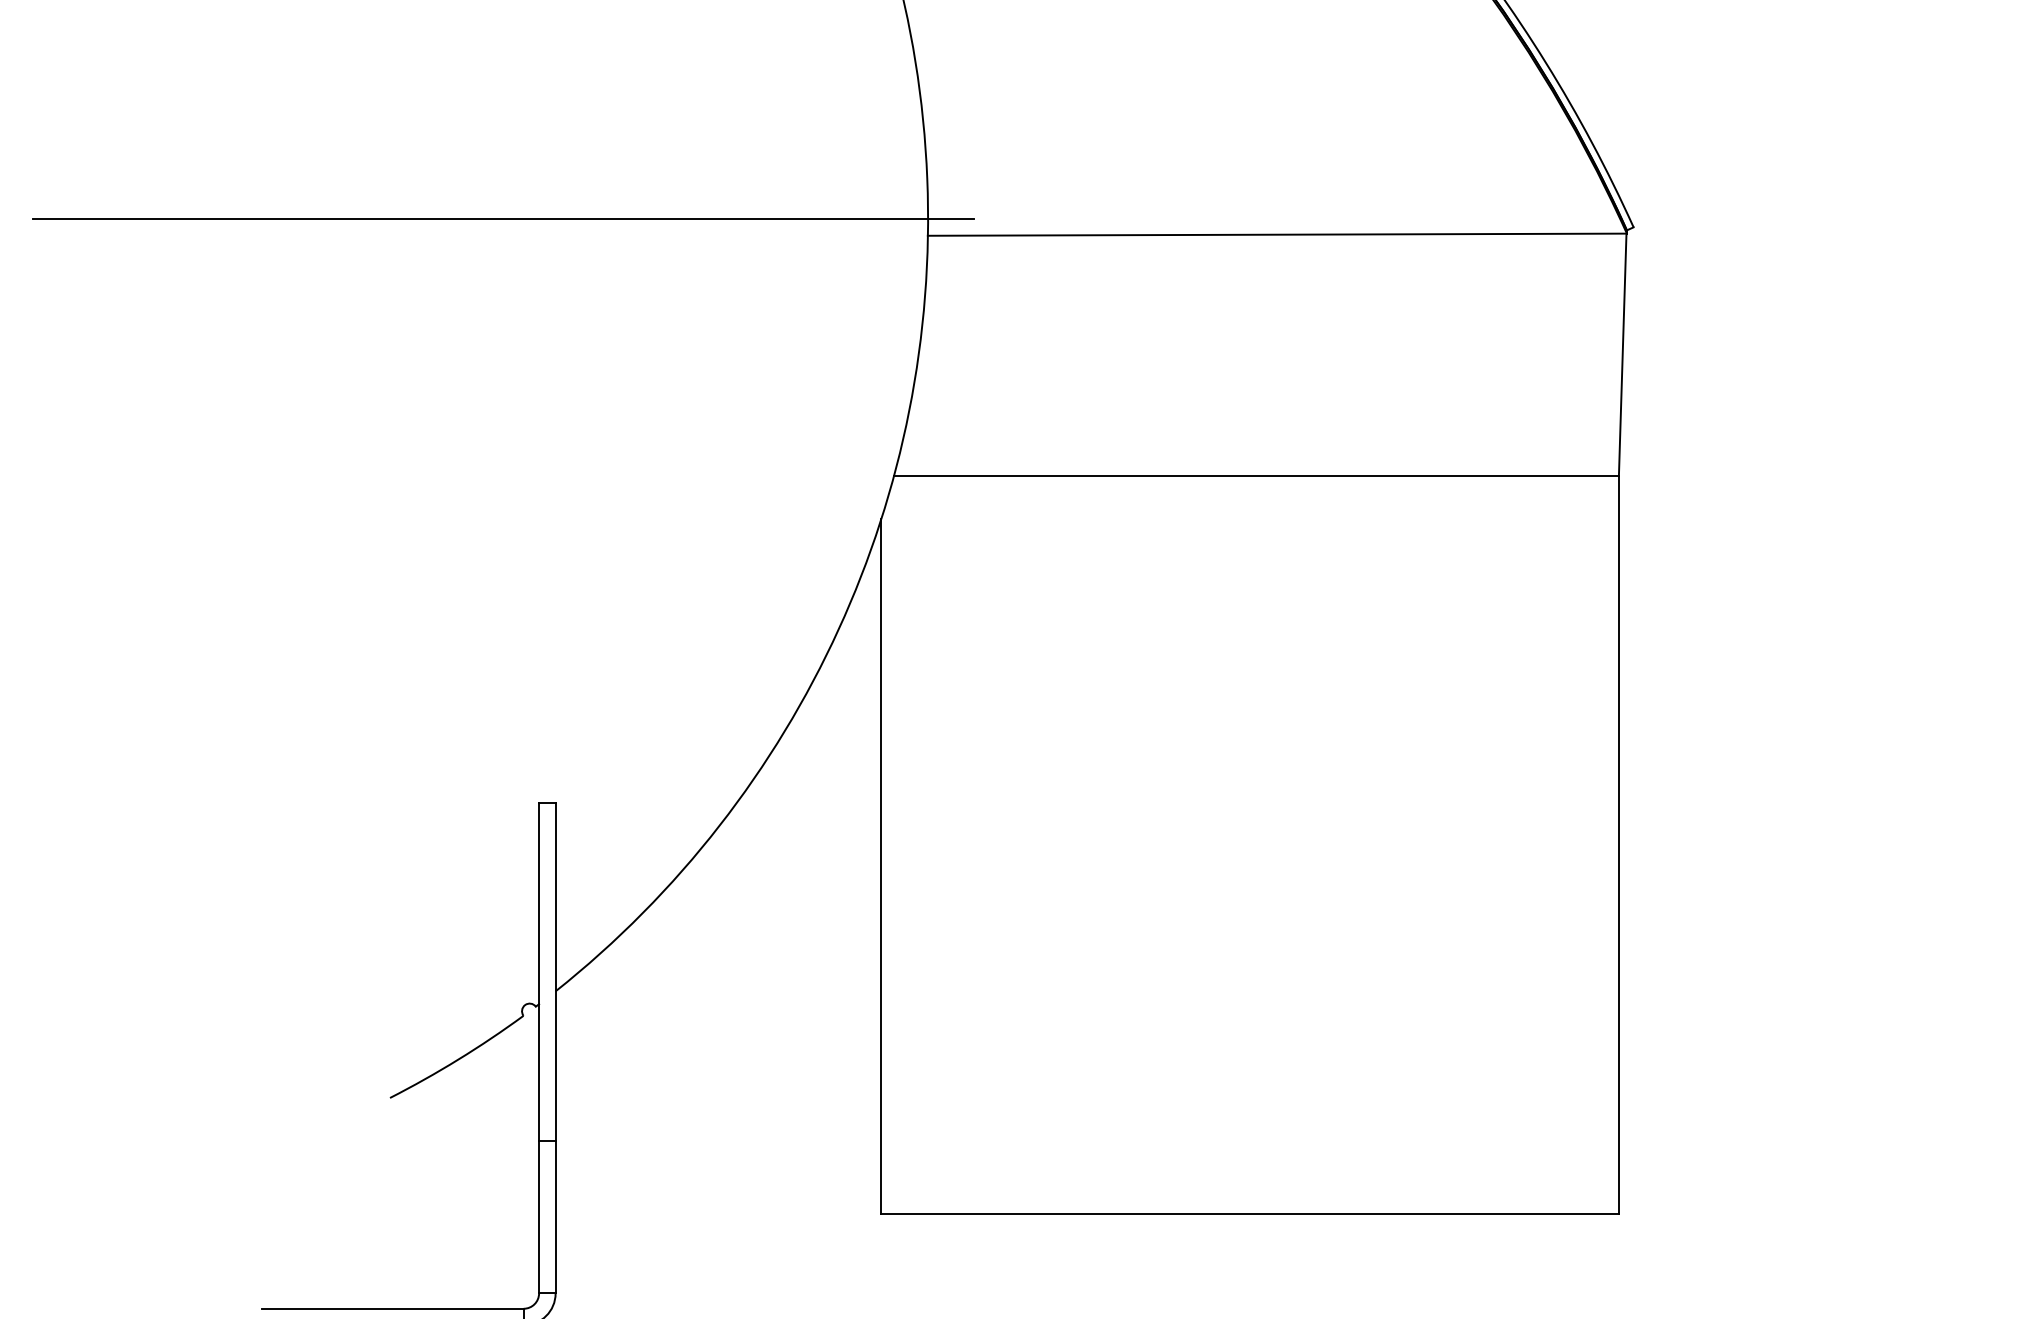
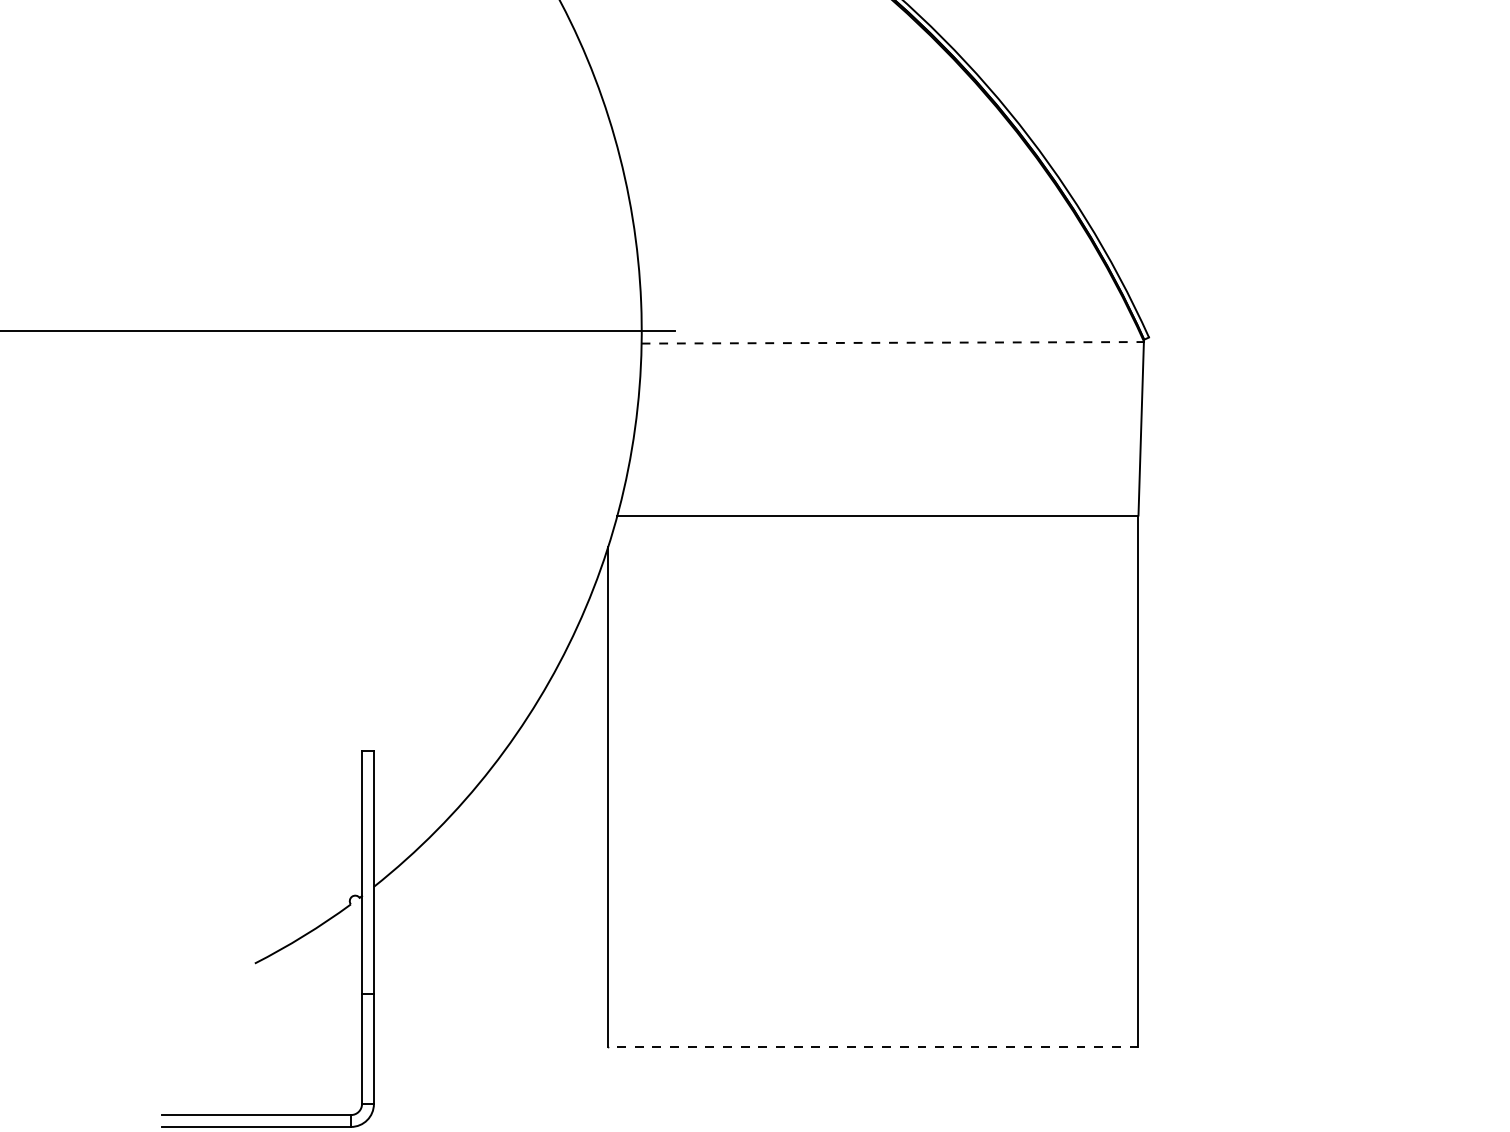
line: (1278, 234) -> (893, 342), solid -> dashed
line: (1249, 1213) -> (872, 1046), solid -> dashed

